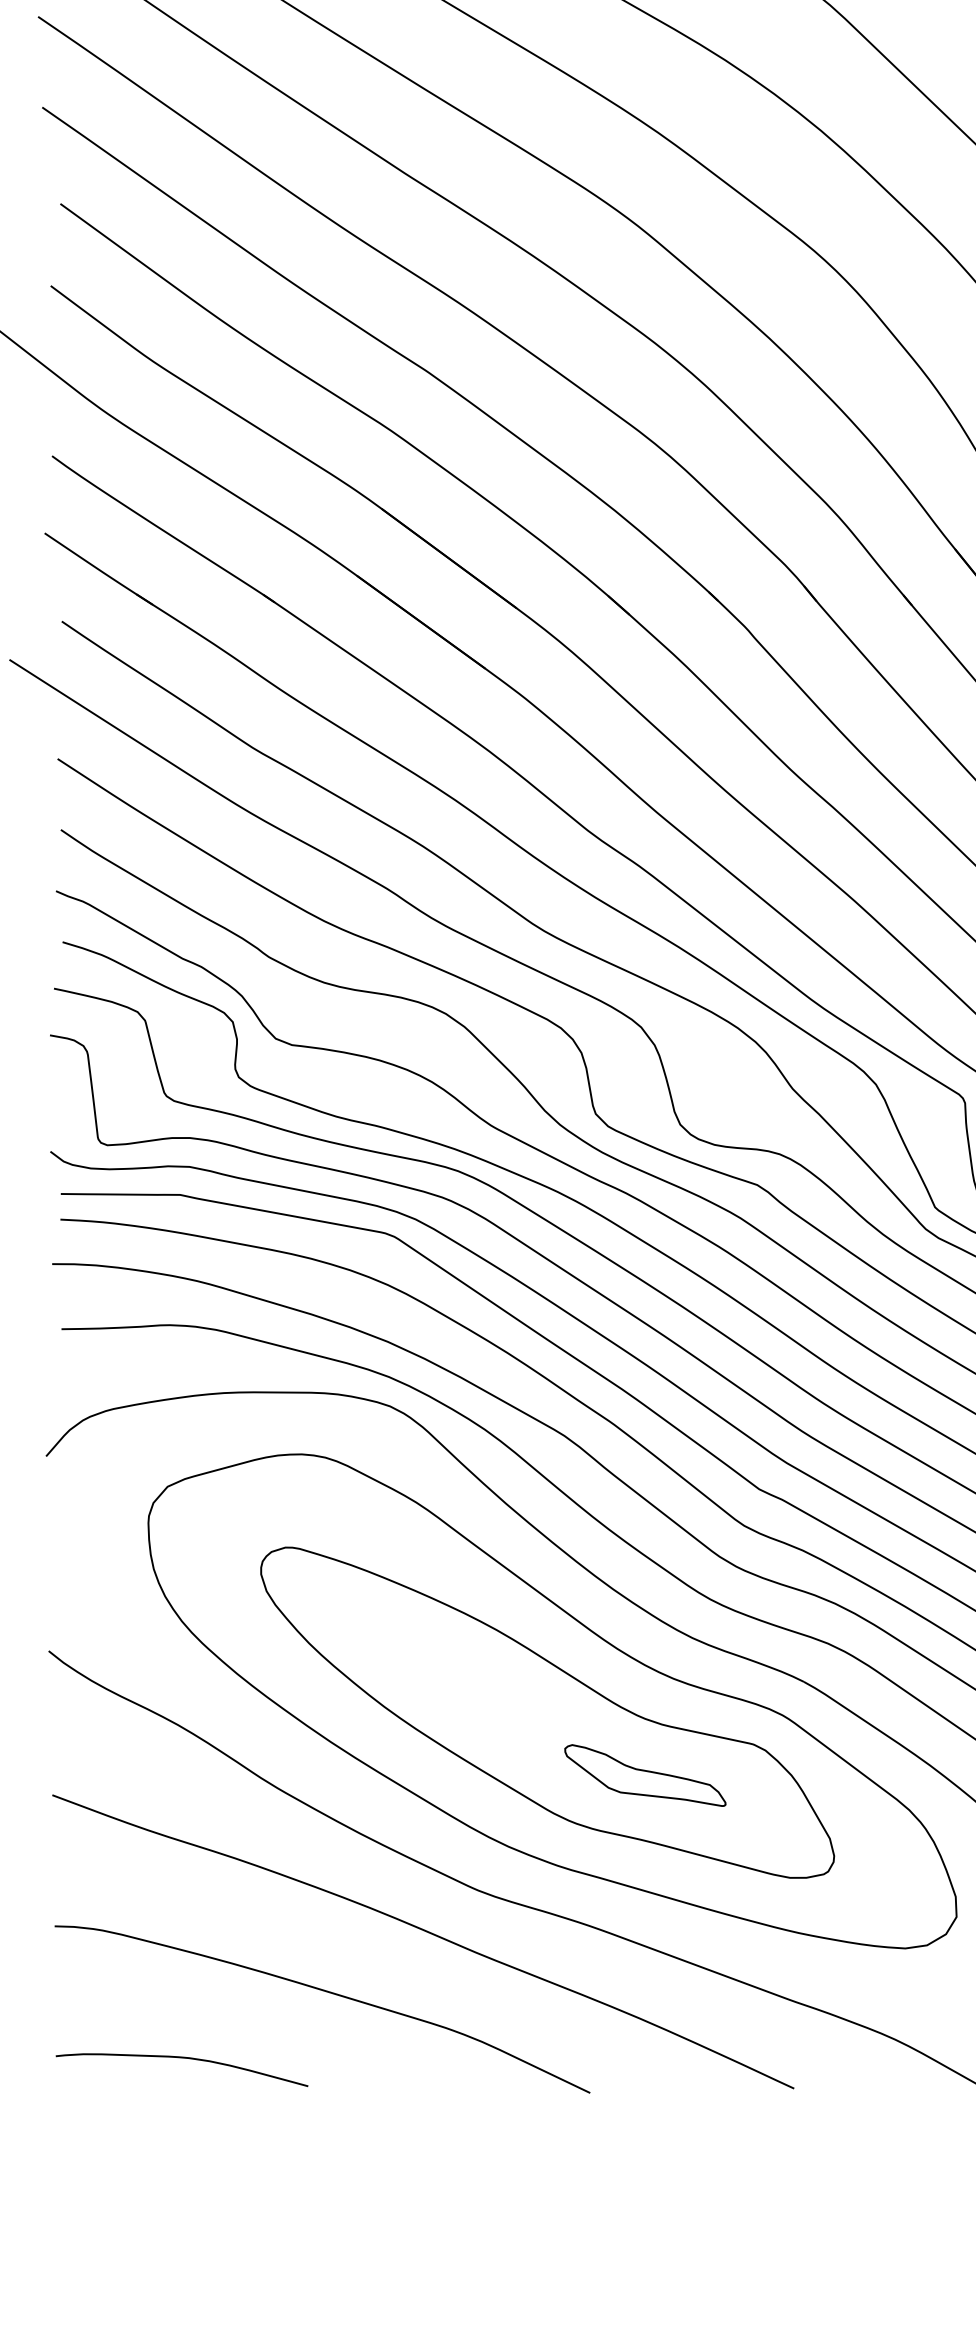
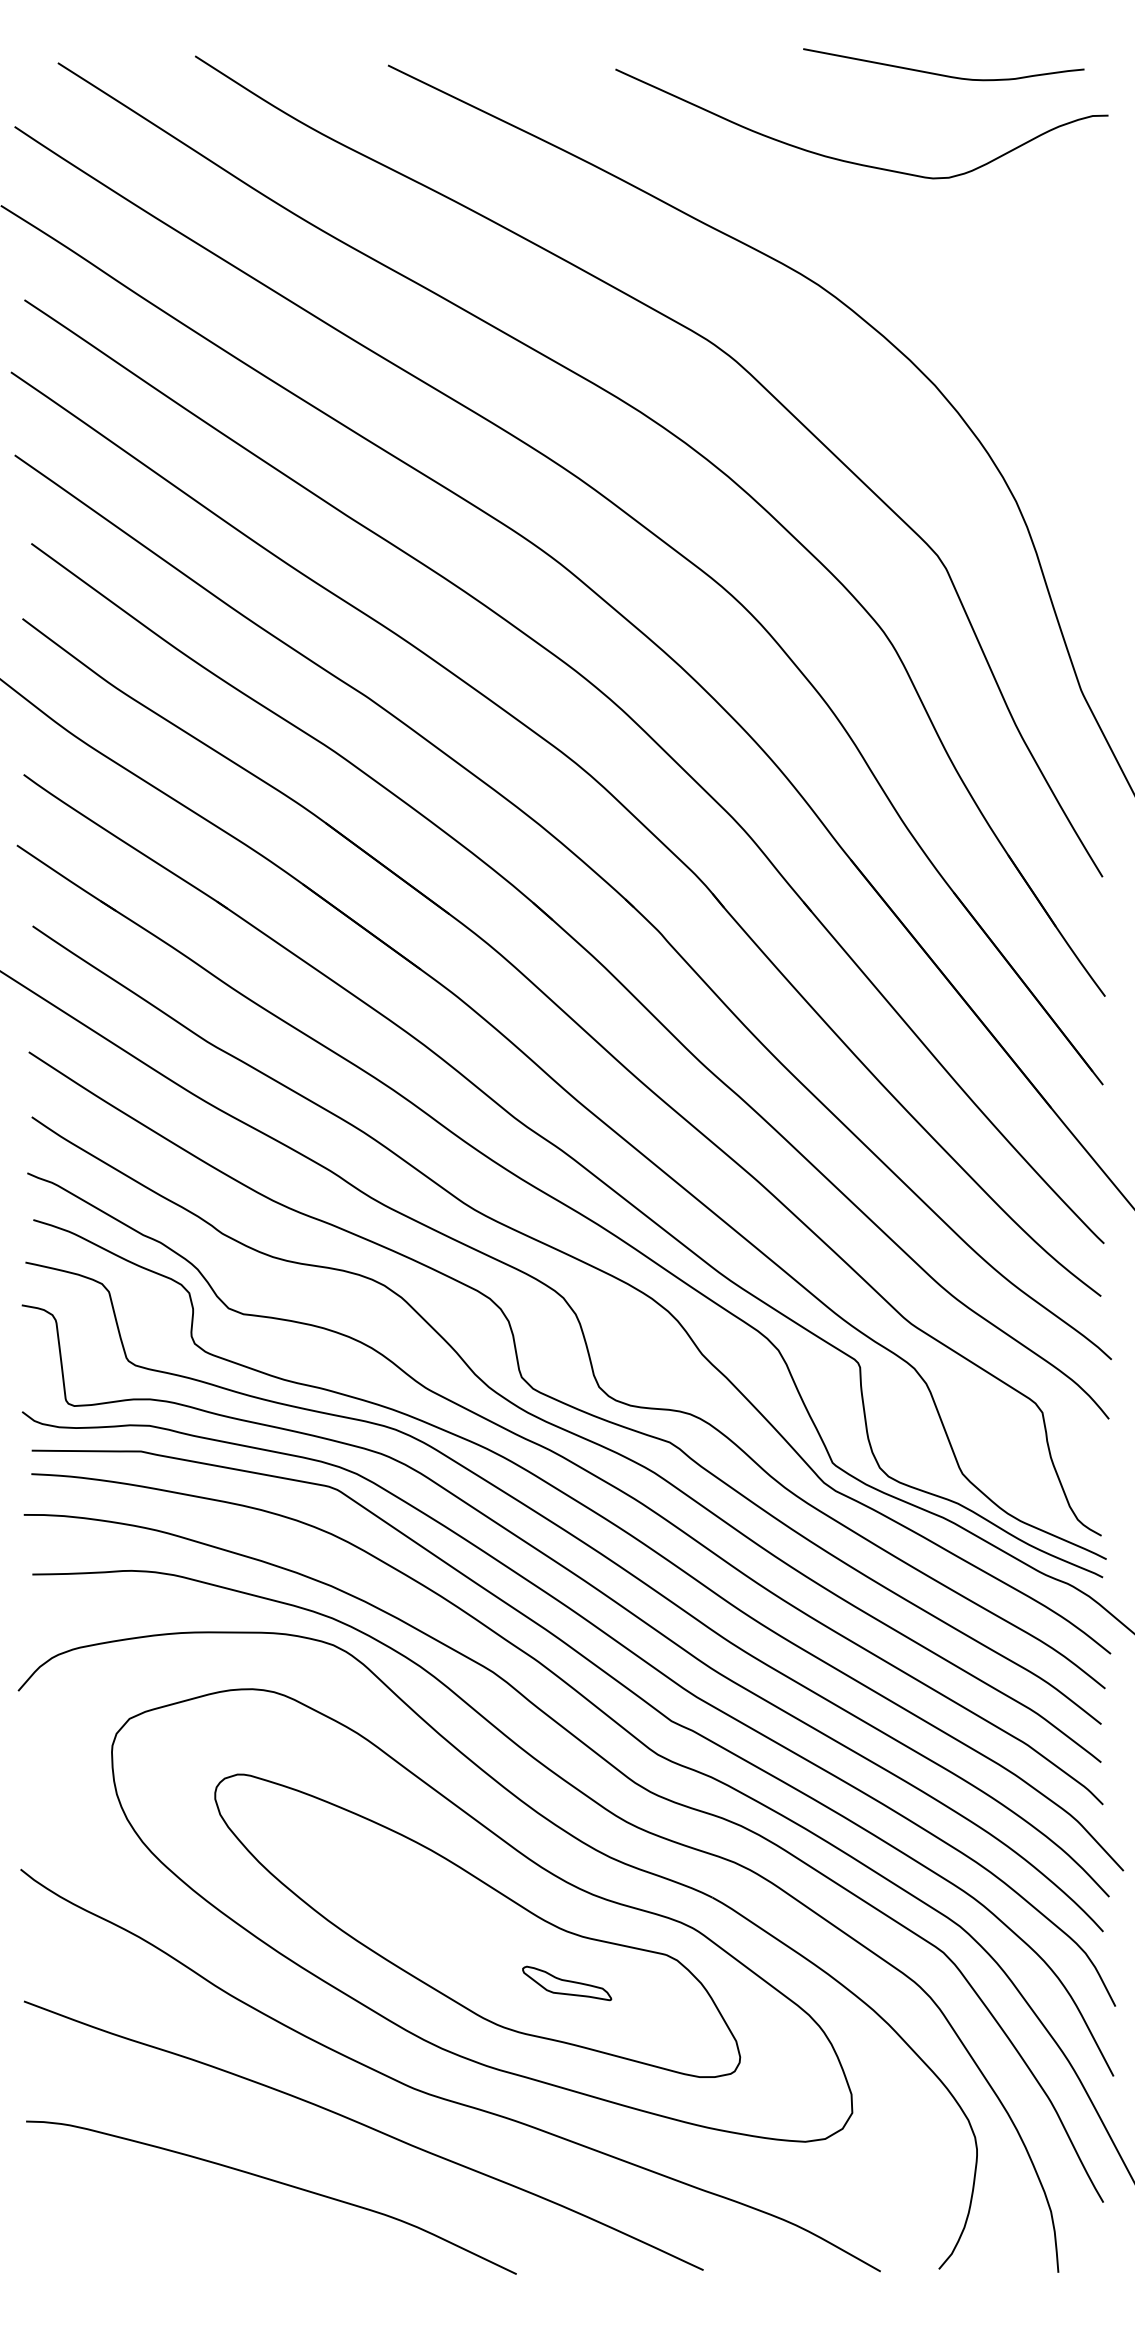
part: (644, 1775) -> (566, 1983), size x0.6
curve: (181, 2058) -> (142, 2242), removed

